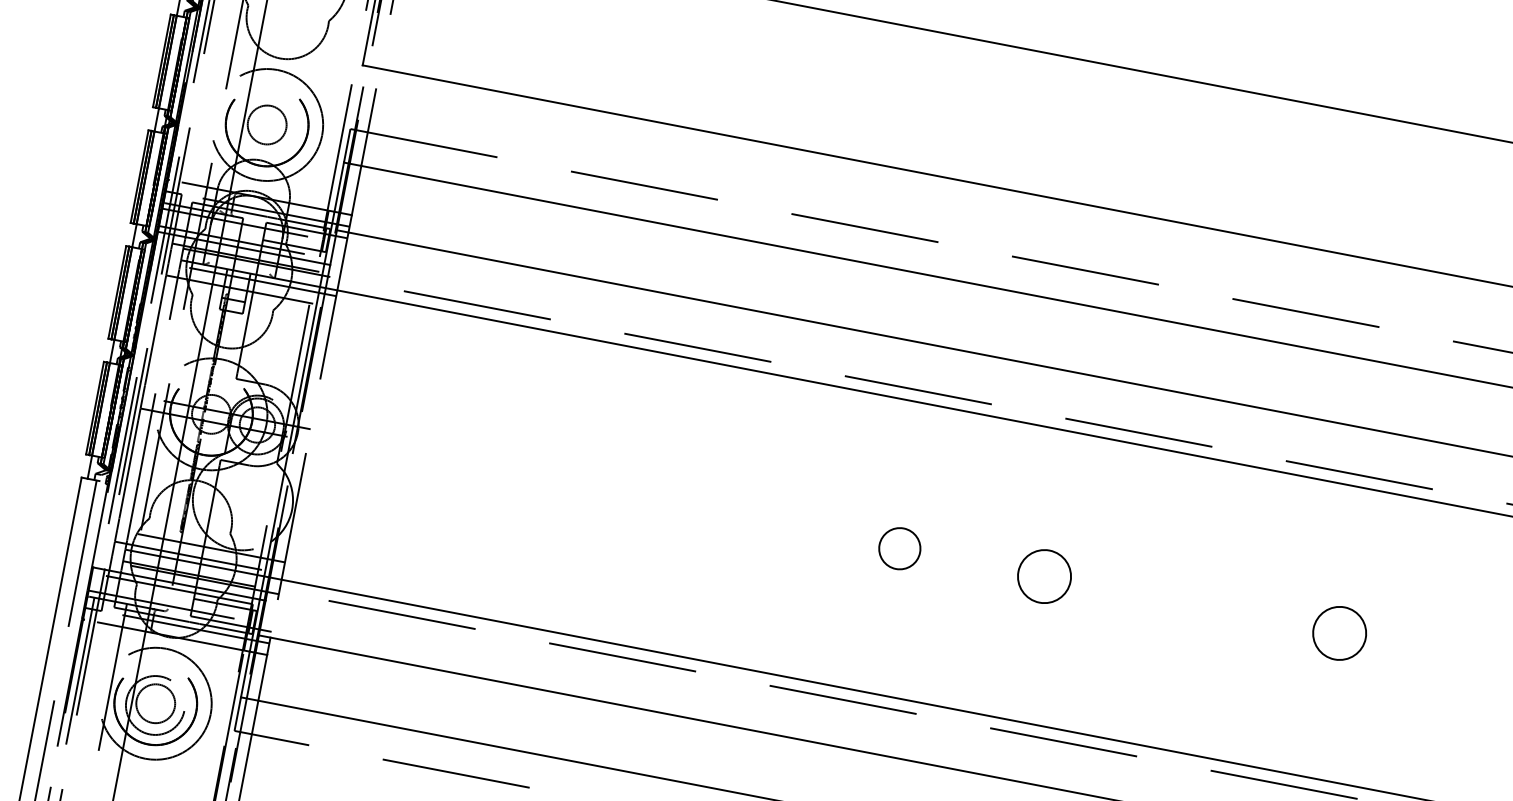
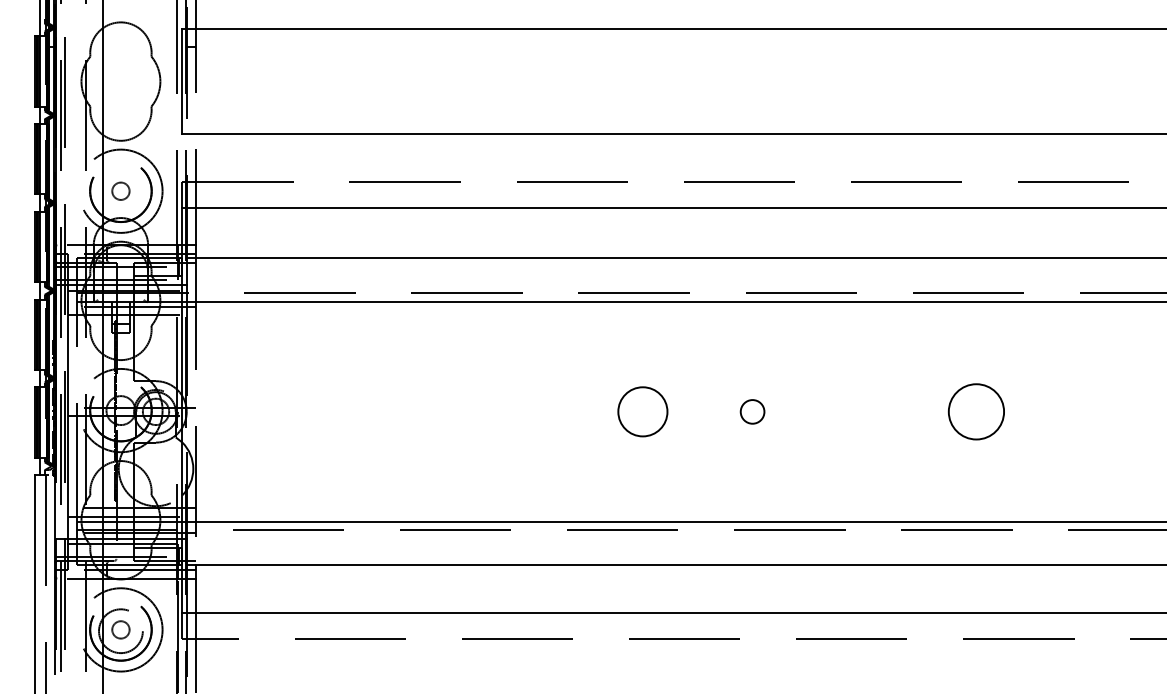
circle: (266, 123) -> (120, 190), size x0.6
circle: (899, 548) -> (642, 411), size x1.6
circle: (1044, 576) -> (752, 411), size x0.6
circle: (1338, 632) -> (975, 411), size x1.4
circle: (155, 703) -> (120, 629), size x0.6

